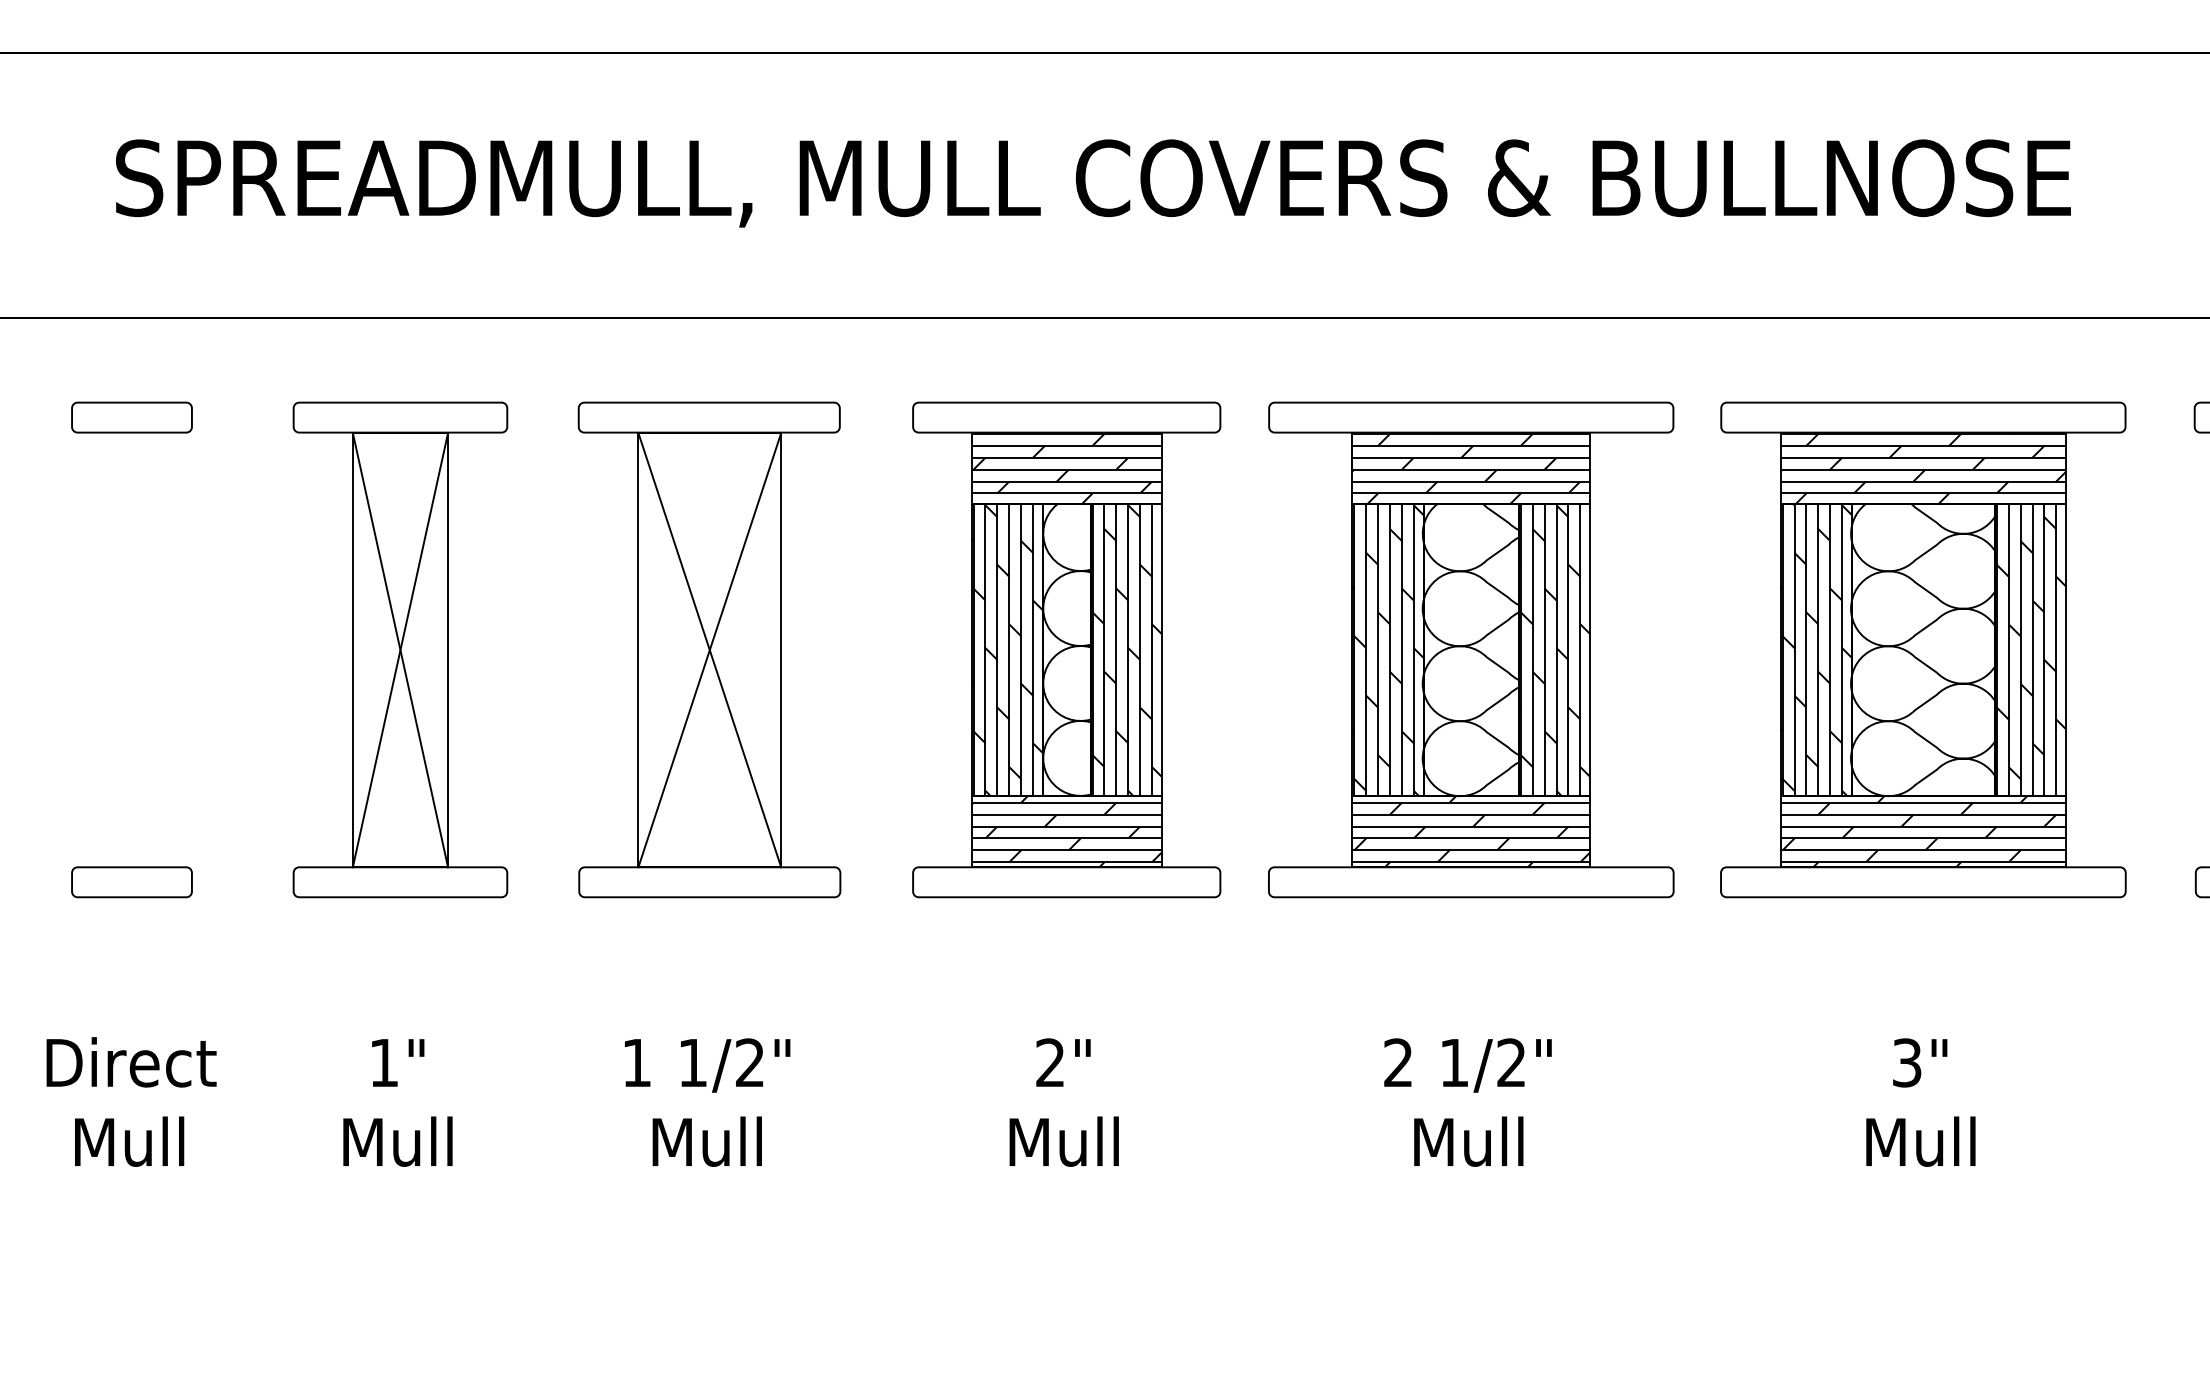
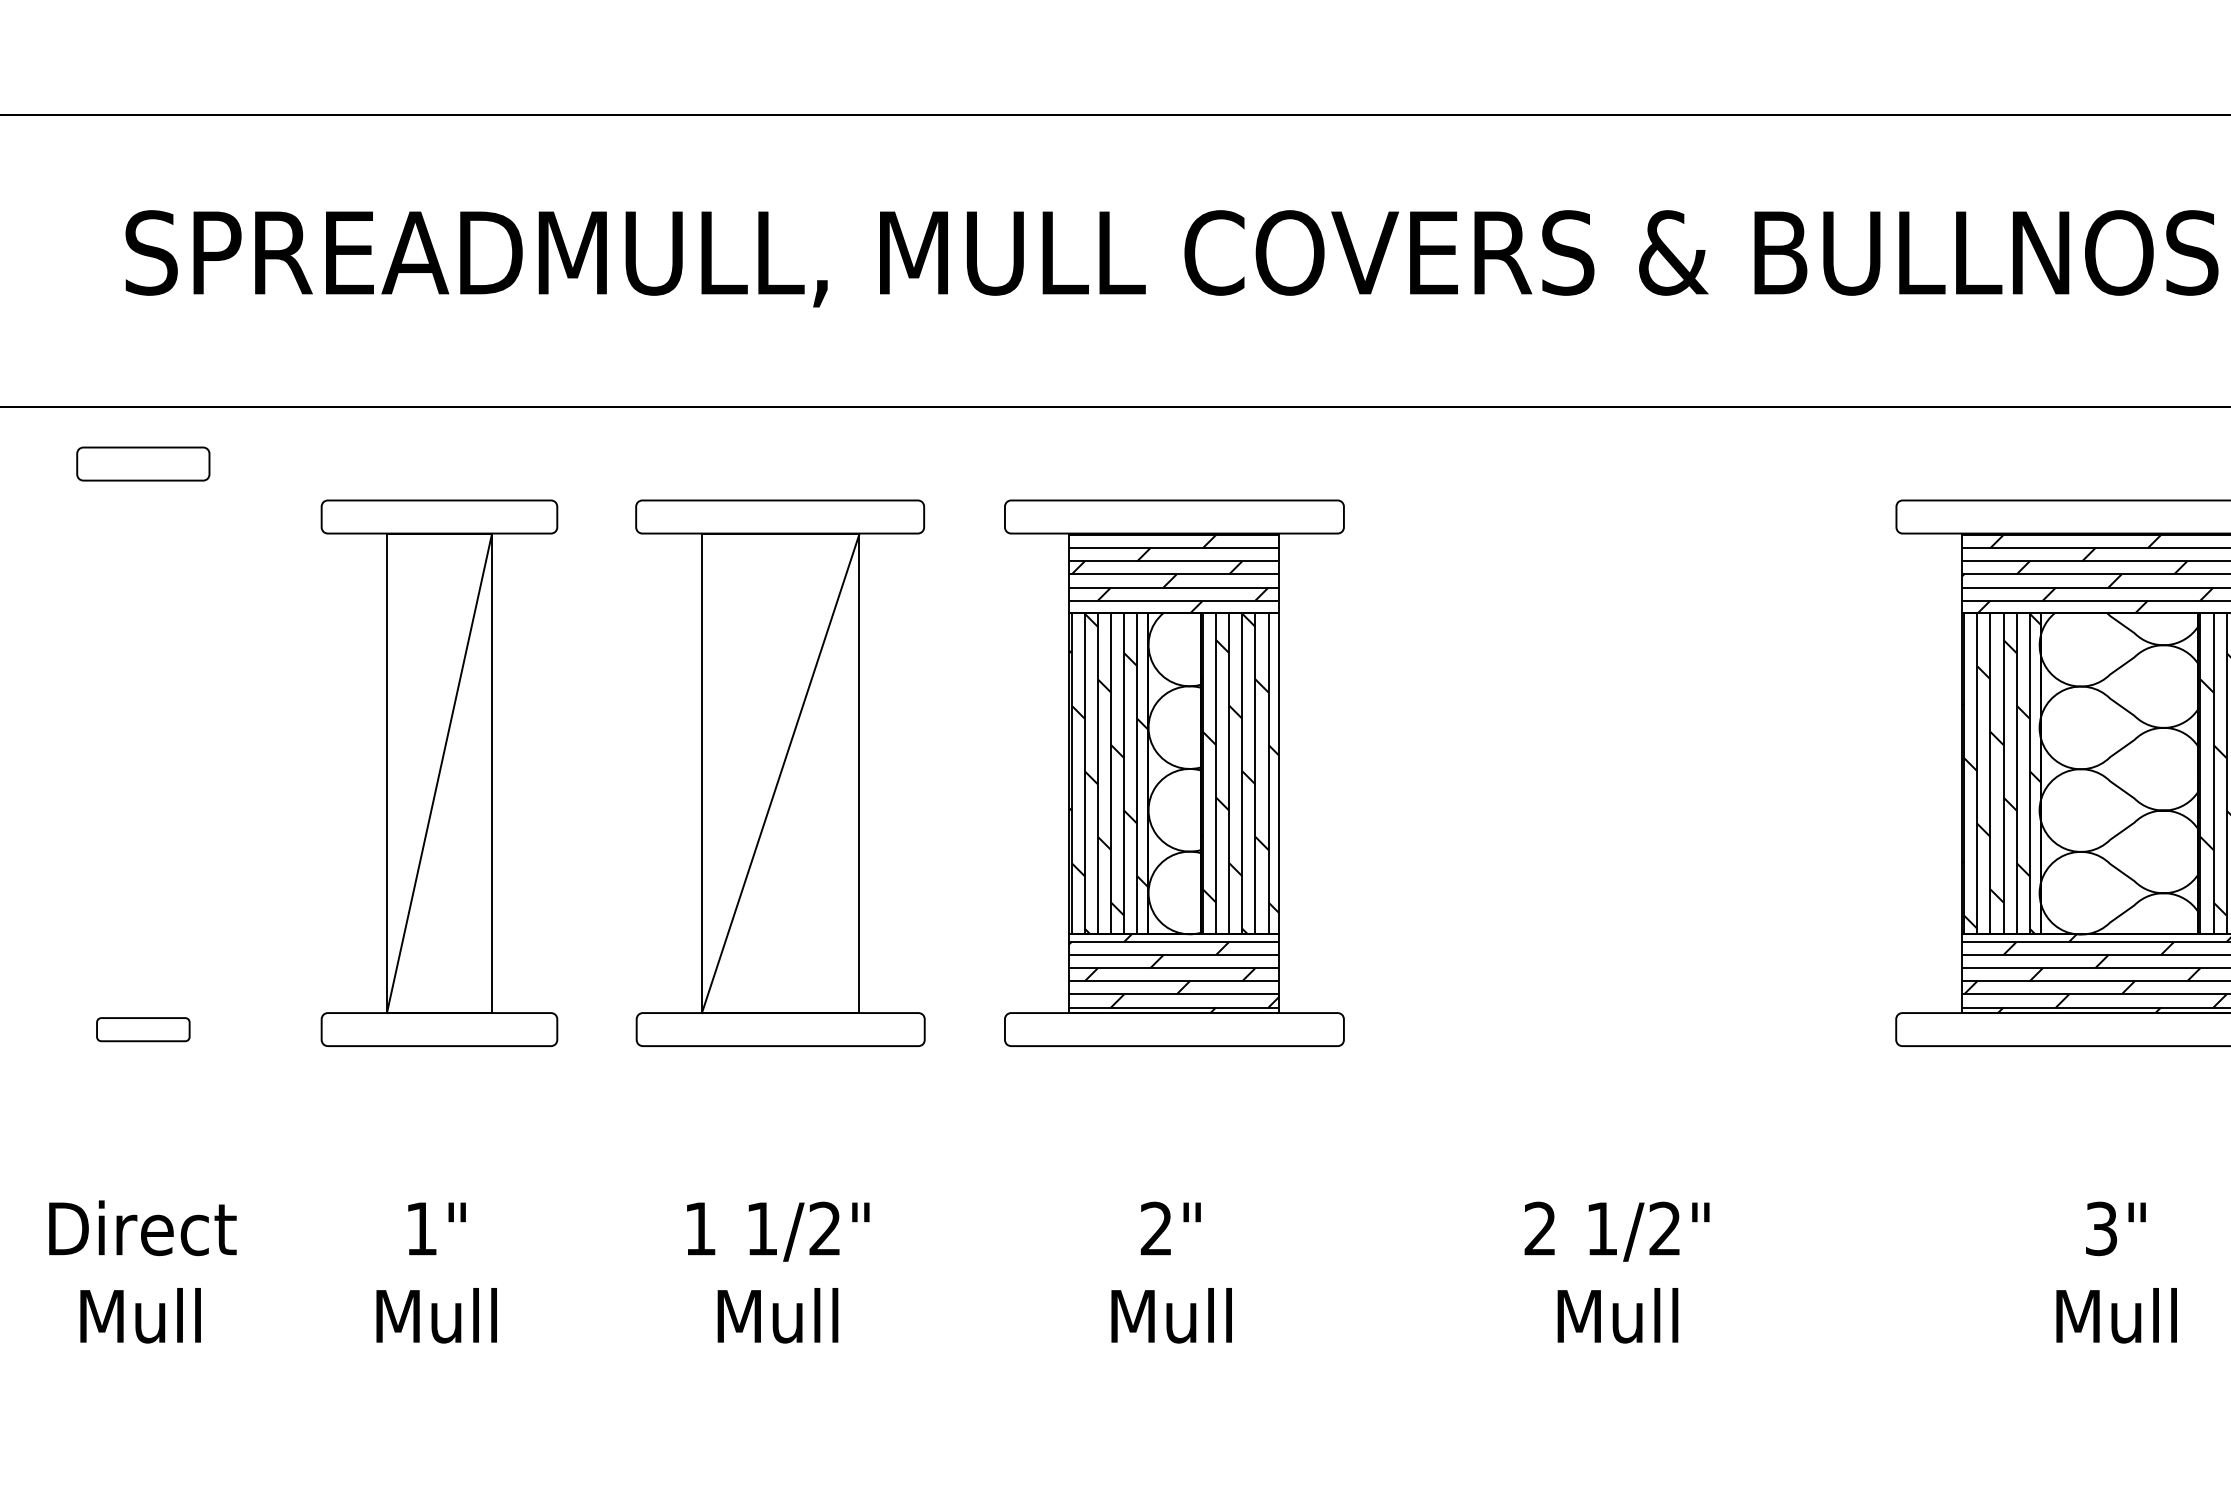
part: (131, 417) -> (142, 463), moved
part: (1471, 649) -> (1620, 772), removed
line: (400, 650) -> (439, 773), removed
line: (709, 650) -> (780, 773), removed
part: (131, 882) -> (142, 1029), size x0.7

